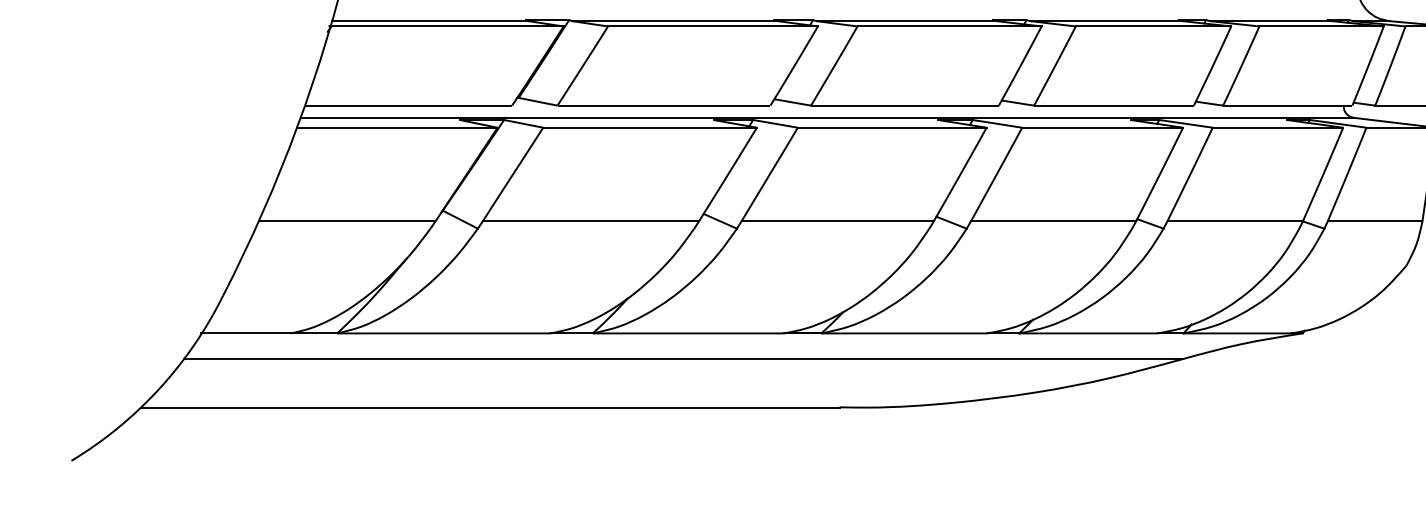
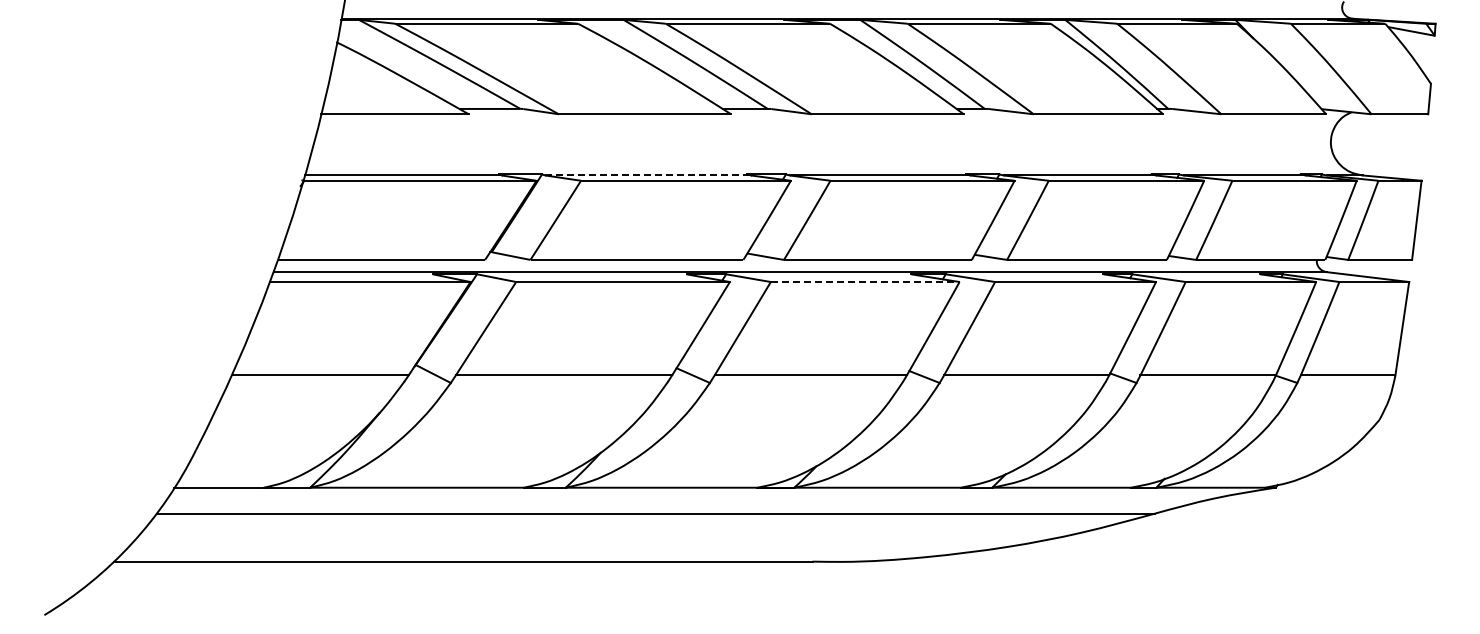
line: (675, 21) -> (648, 175), solid -> dashed
line: (892, 128) -> (865, 282), solid -> dashed

